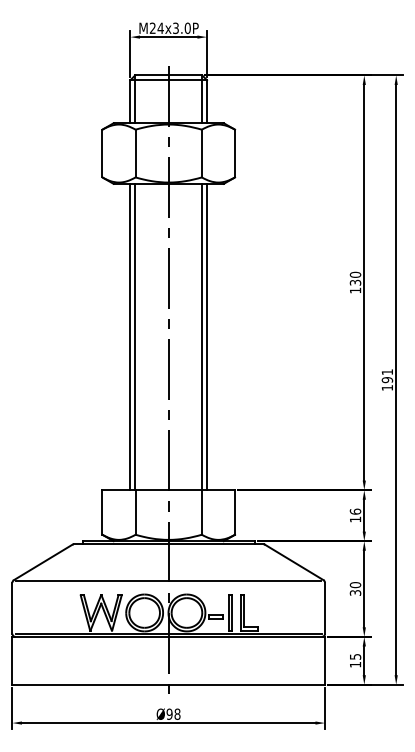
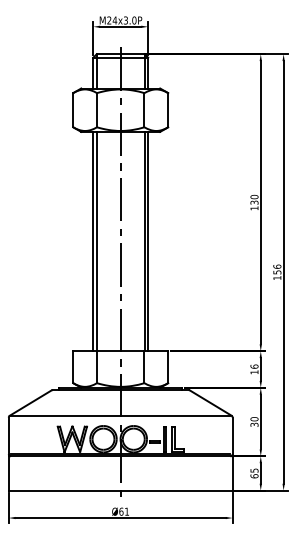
text: (387, 376) -> (277, 269), 191 -> 156
text: (355, 664) -> (254, 476), 15 -> 65
text: (173, 713) -> (124, 511), Ø98 -> Ø61

